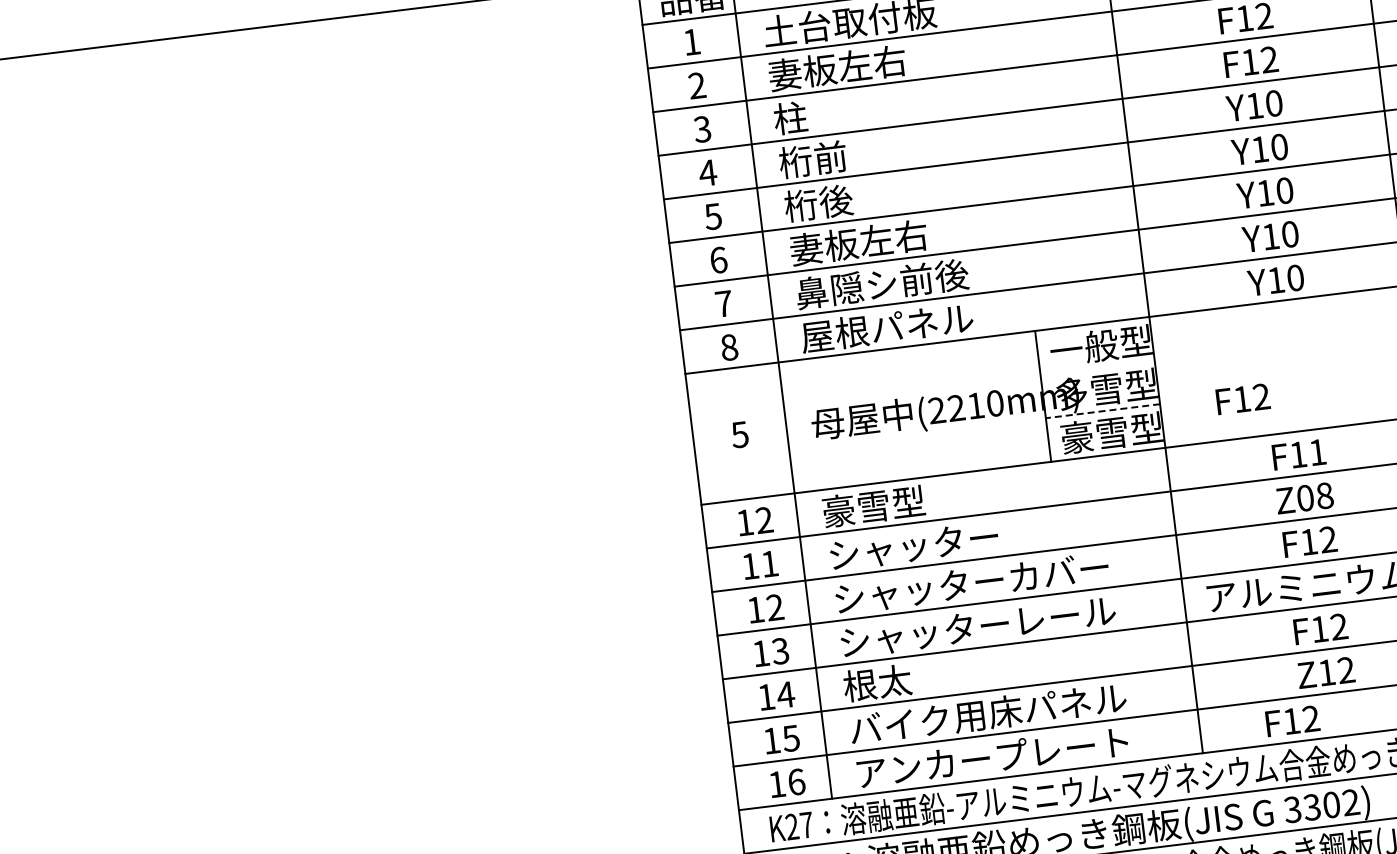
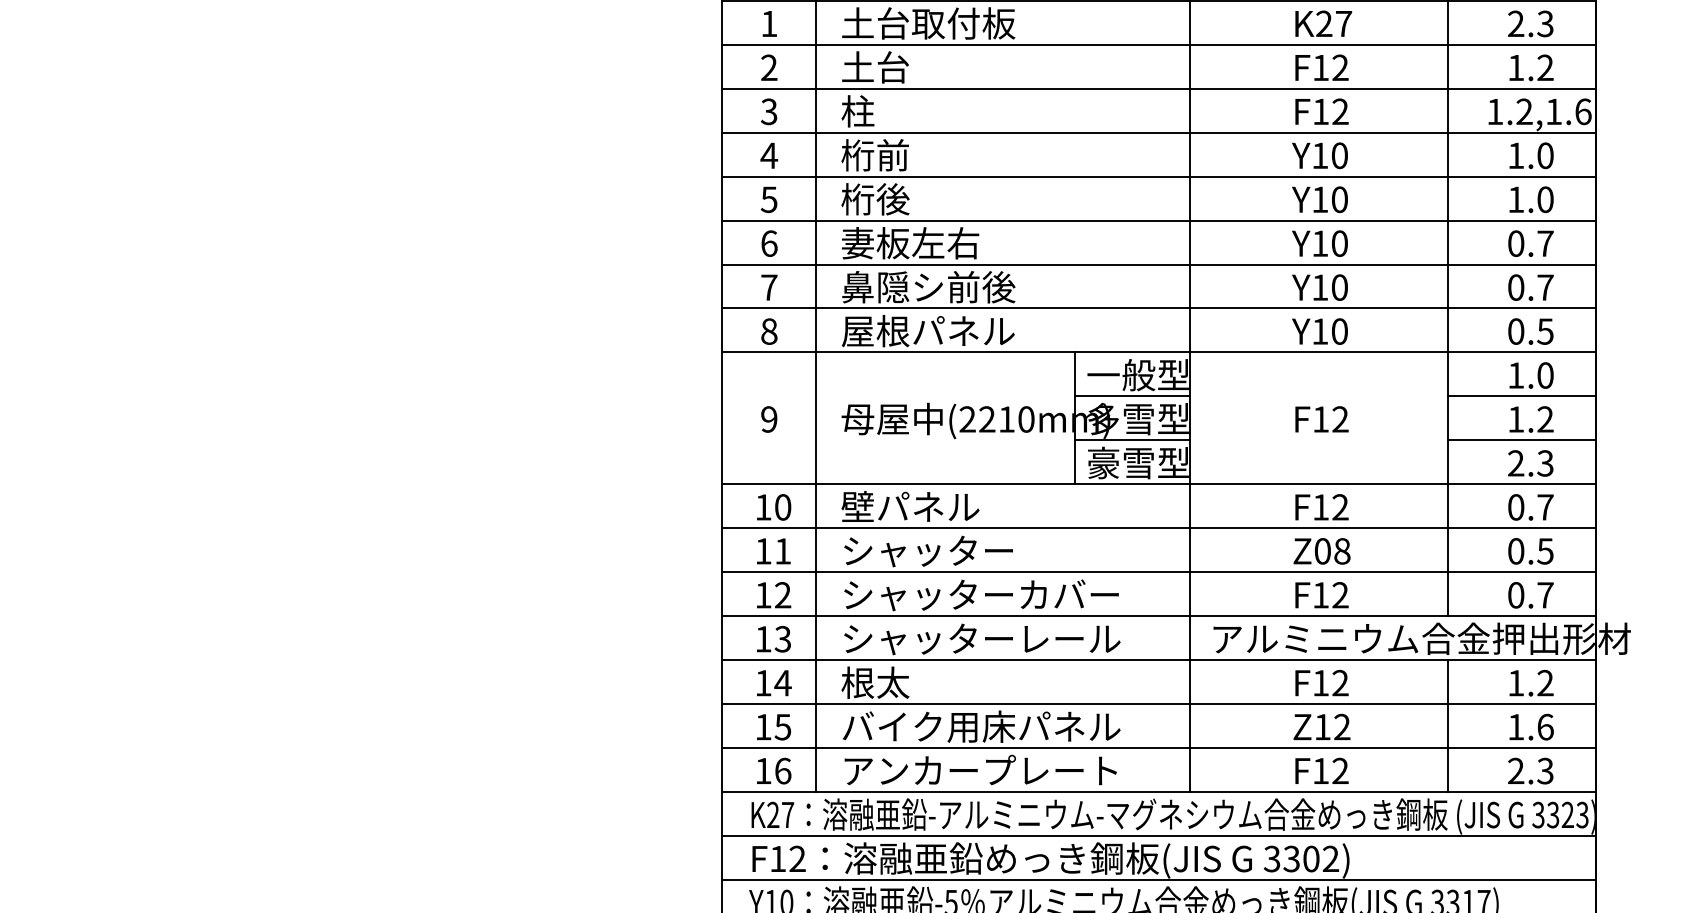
text: (837, 68) -> (910, 67), 妻板左右 -> 土台
line: (1096, 367) -> (1131, 396), added
text: (1242, 399) -> (1321, 419), moved
line: (1103, 411) -> (1132, 440), dashed -> solid
text: (739, 434) -> (768, 419), 5 -> 9
text: (1317, 452) -> (1340, 507), F11 -> F12
text: (890, 503) -> (910, 506), 豪雪型 -> 壁パネル
text: (764, 520) -> (783, 507), 12 -> 10
text: (1292, 720) -> (1321, 770), moved

